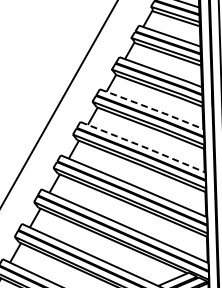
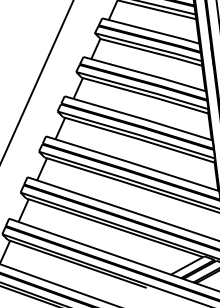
line: (152, 109) -> (145, 74), dashed -> solid
line: (143, 147) -> (139, 118), dashed -> solid

